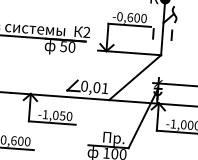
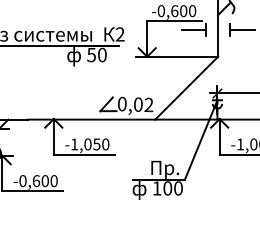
line: (143, 33) -> (193, 30), added
line: (181, 36) -> (242, 30), added
text: (104, 88) -> (148, 104), 0,01 -> 0,02

